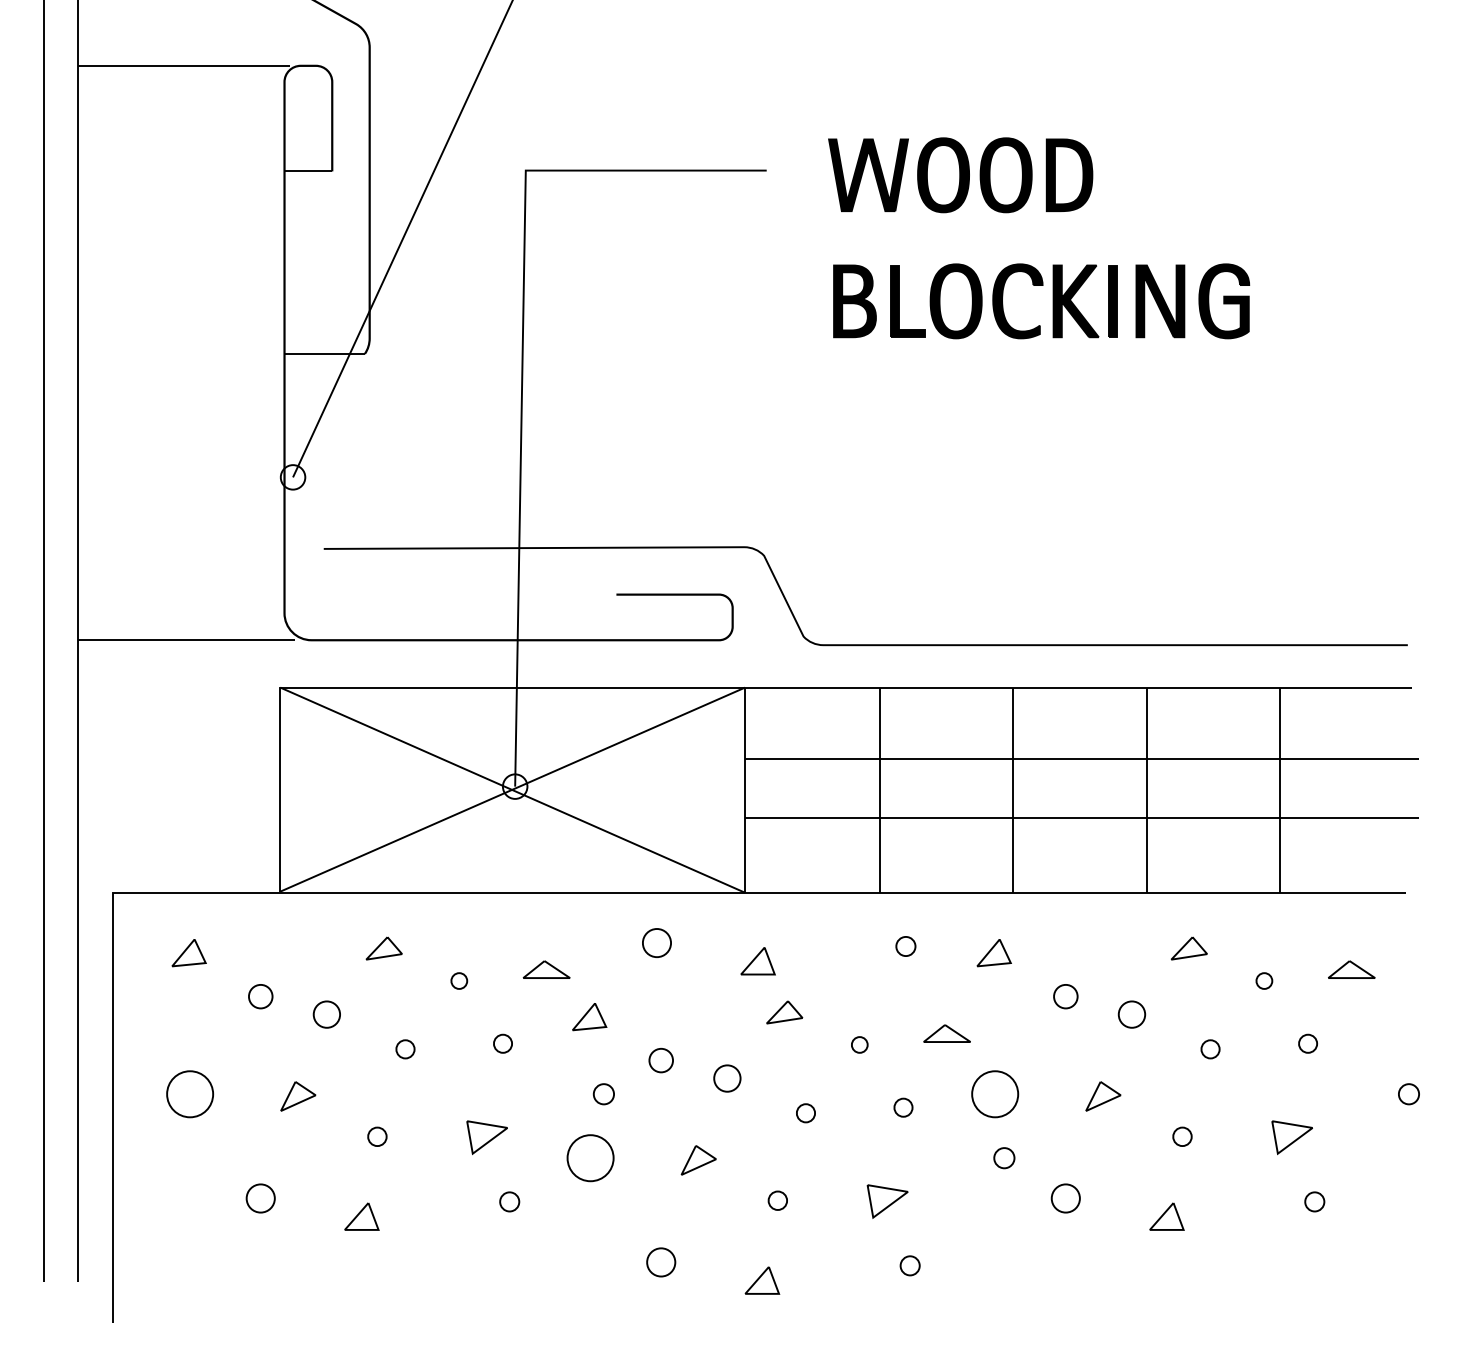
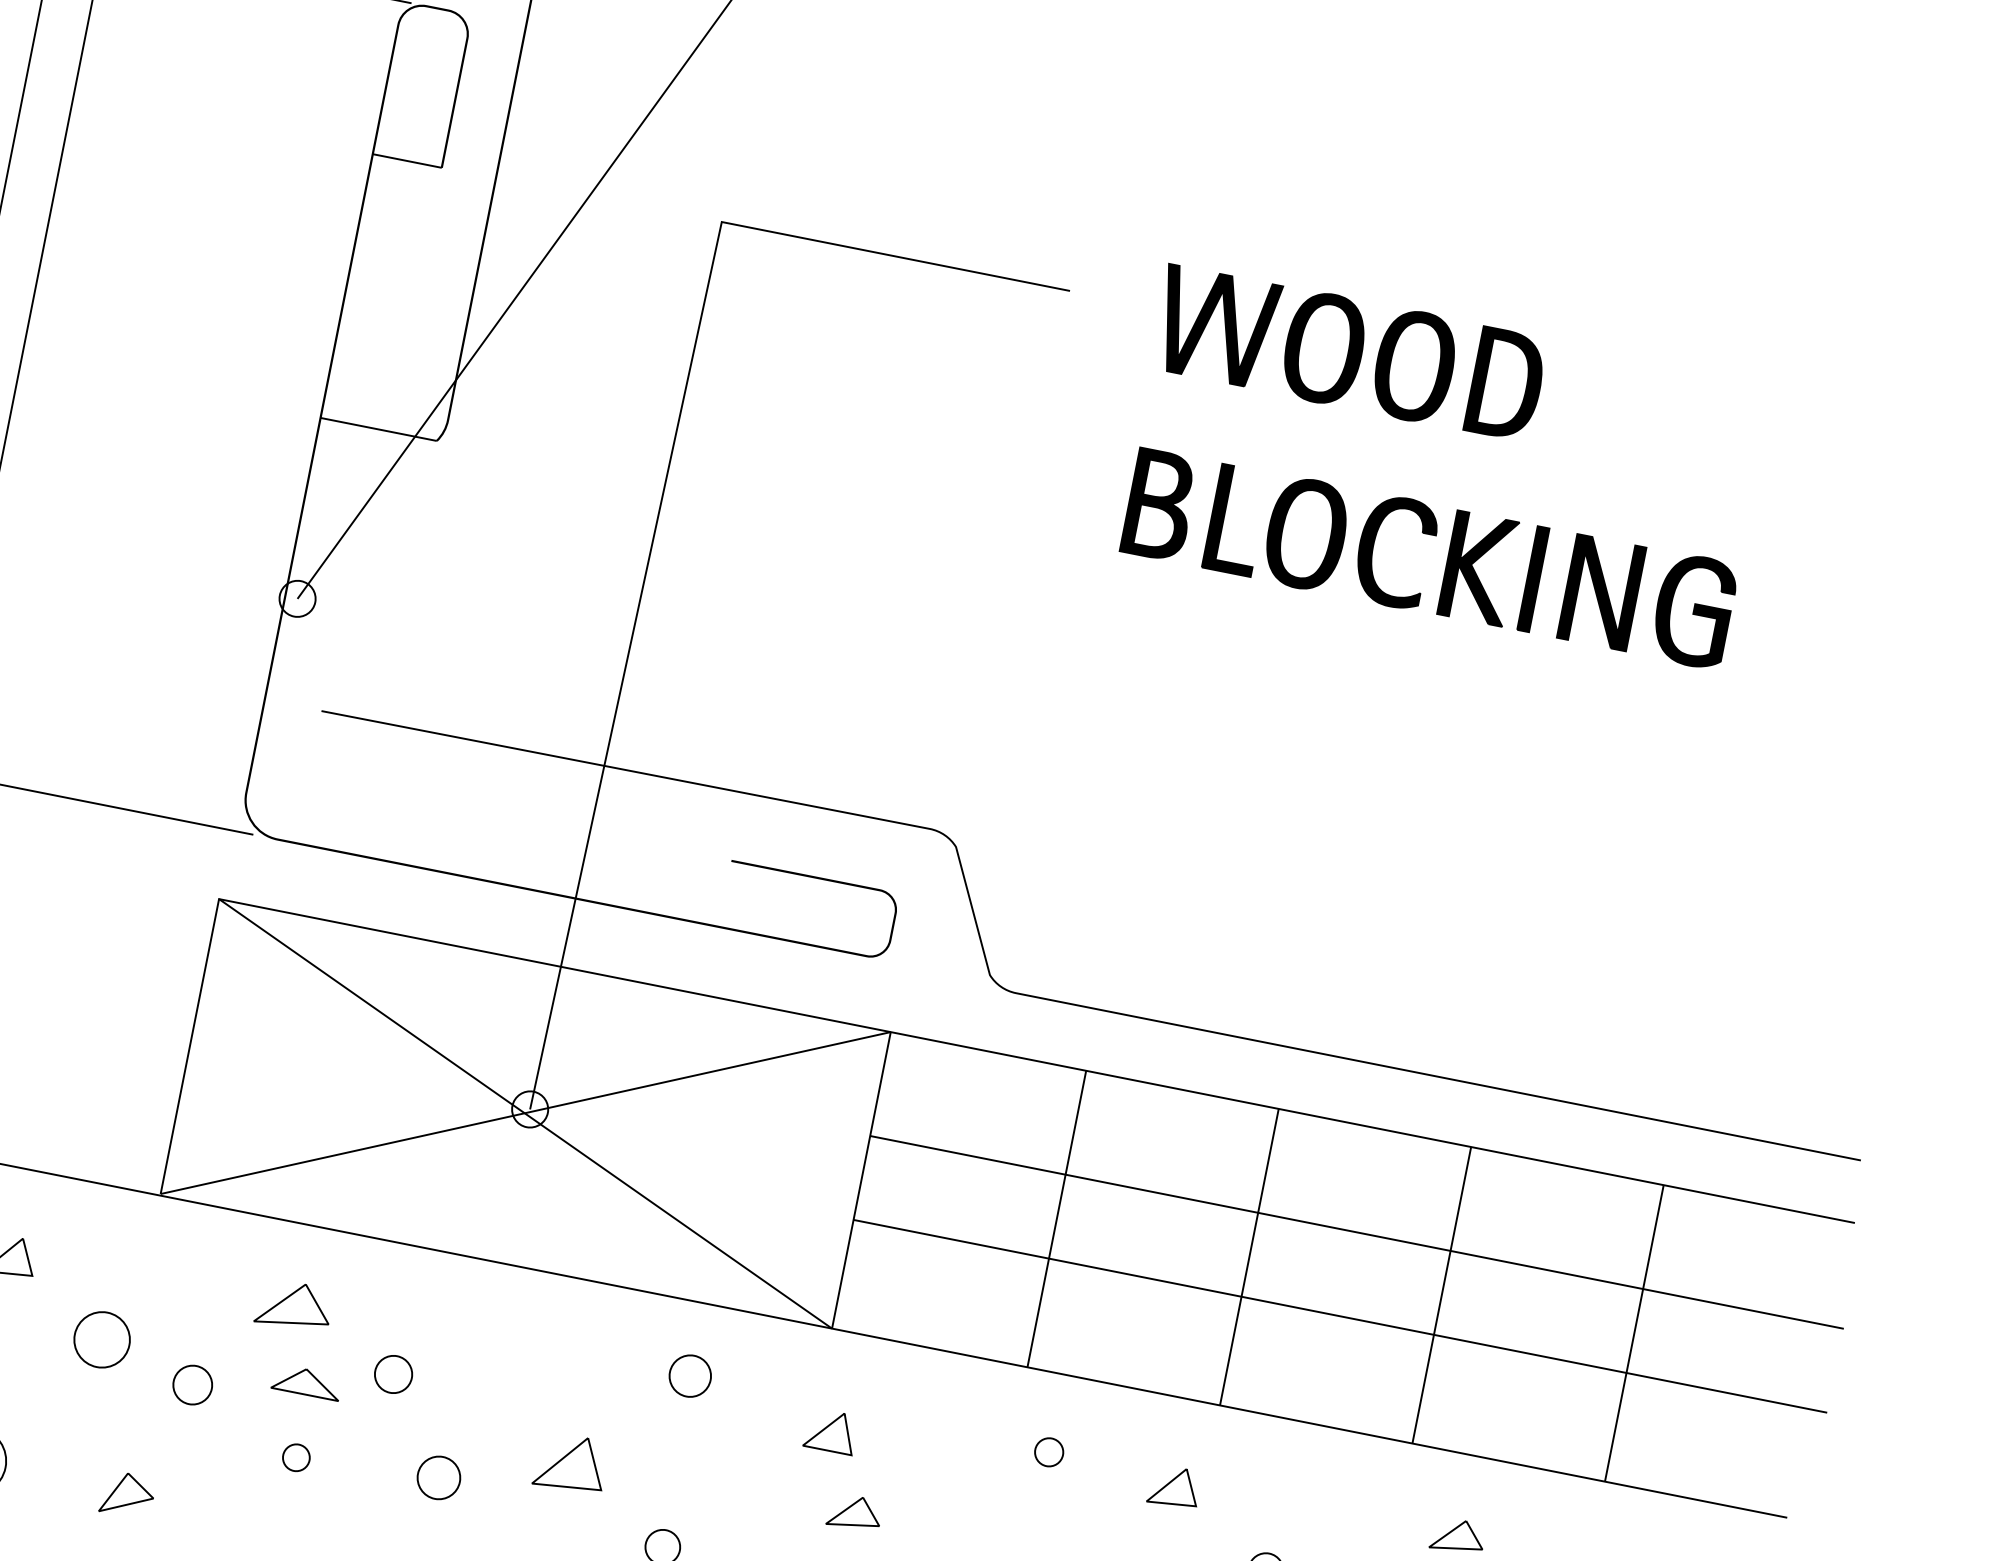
part: (383, 948) -> (293, 1305), size x1.4
part: (546, 969) -> (306, 1381), moved
part: (459, 980) -> (394, 1373), size x1.6
part: (260, 996) -> (101, 1339), size x1.6
part: (589, 1017) -> (571, 1464), size x1.4
part: (502, 1043) -> (438, 1477), size x1.6

